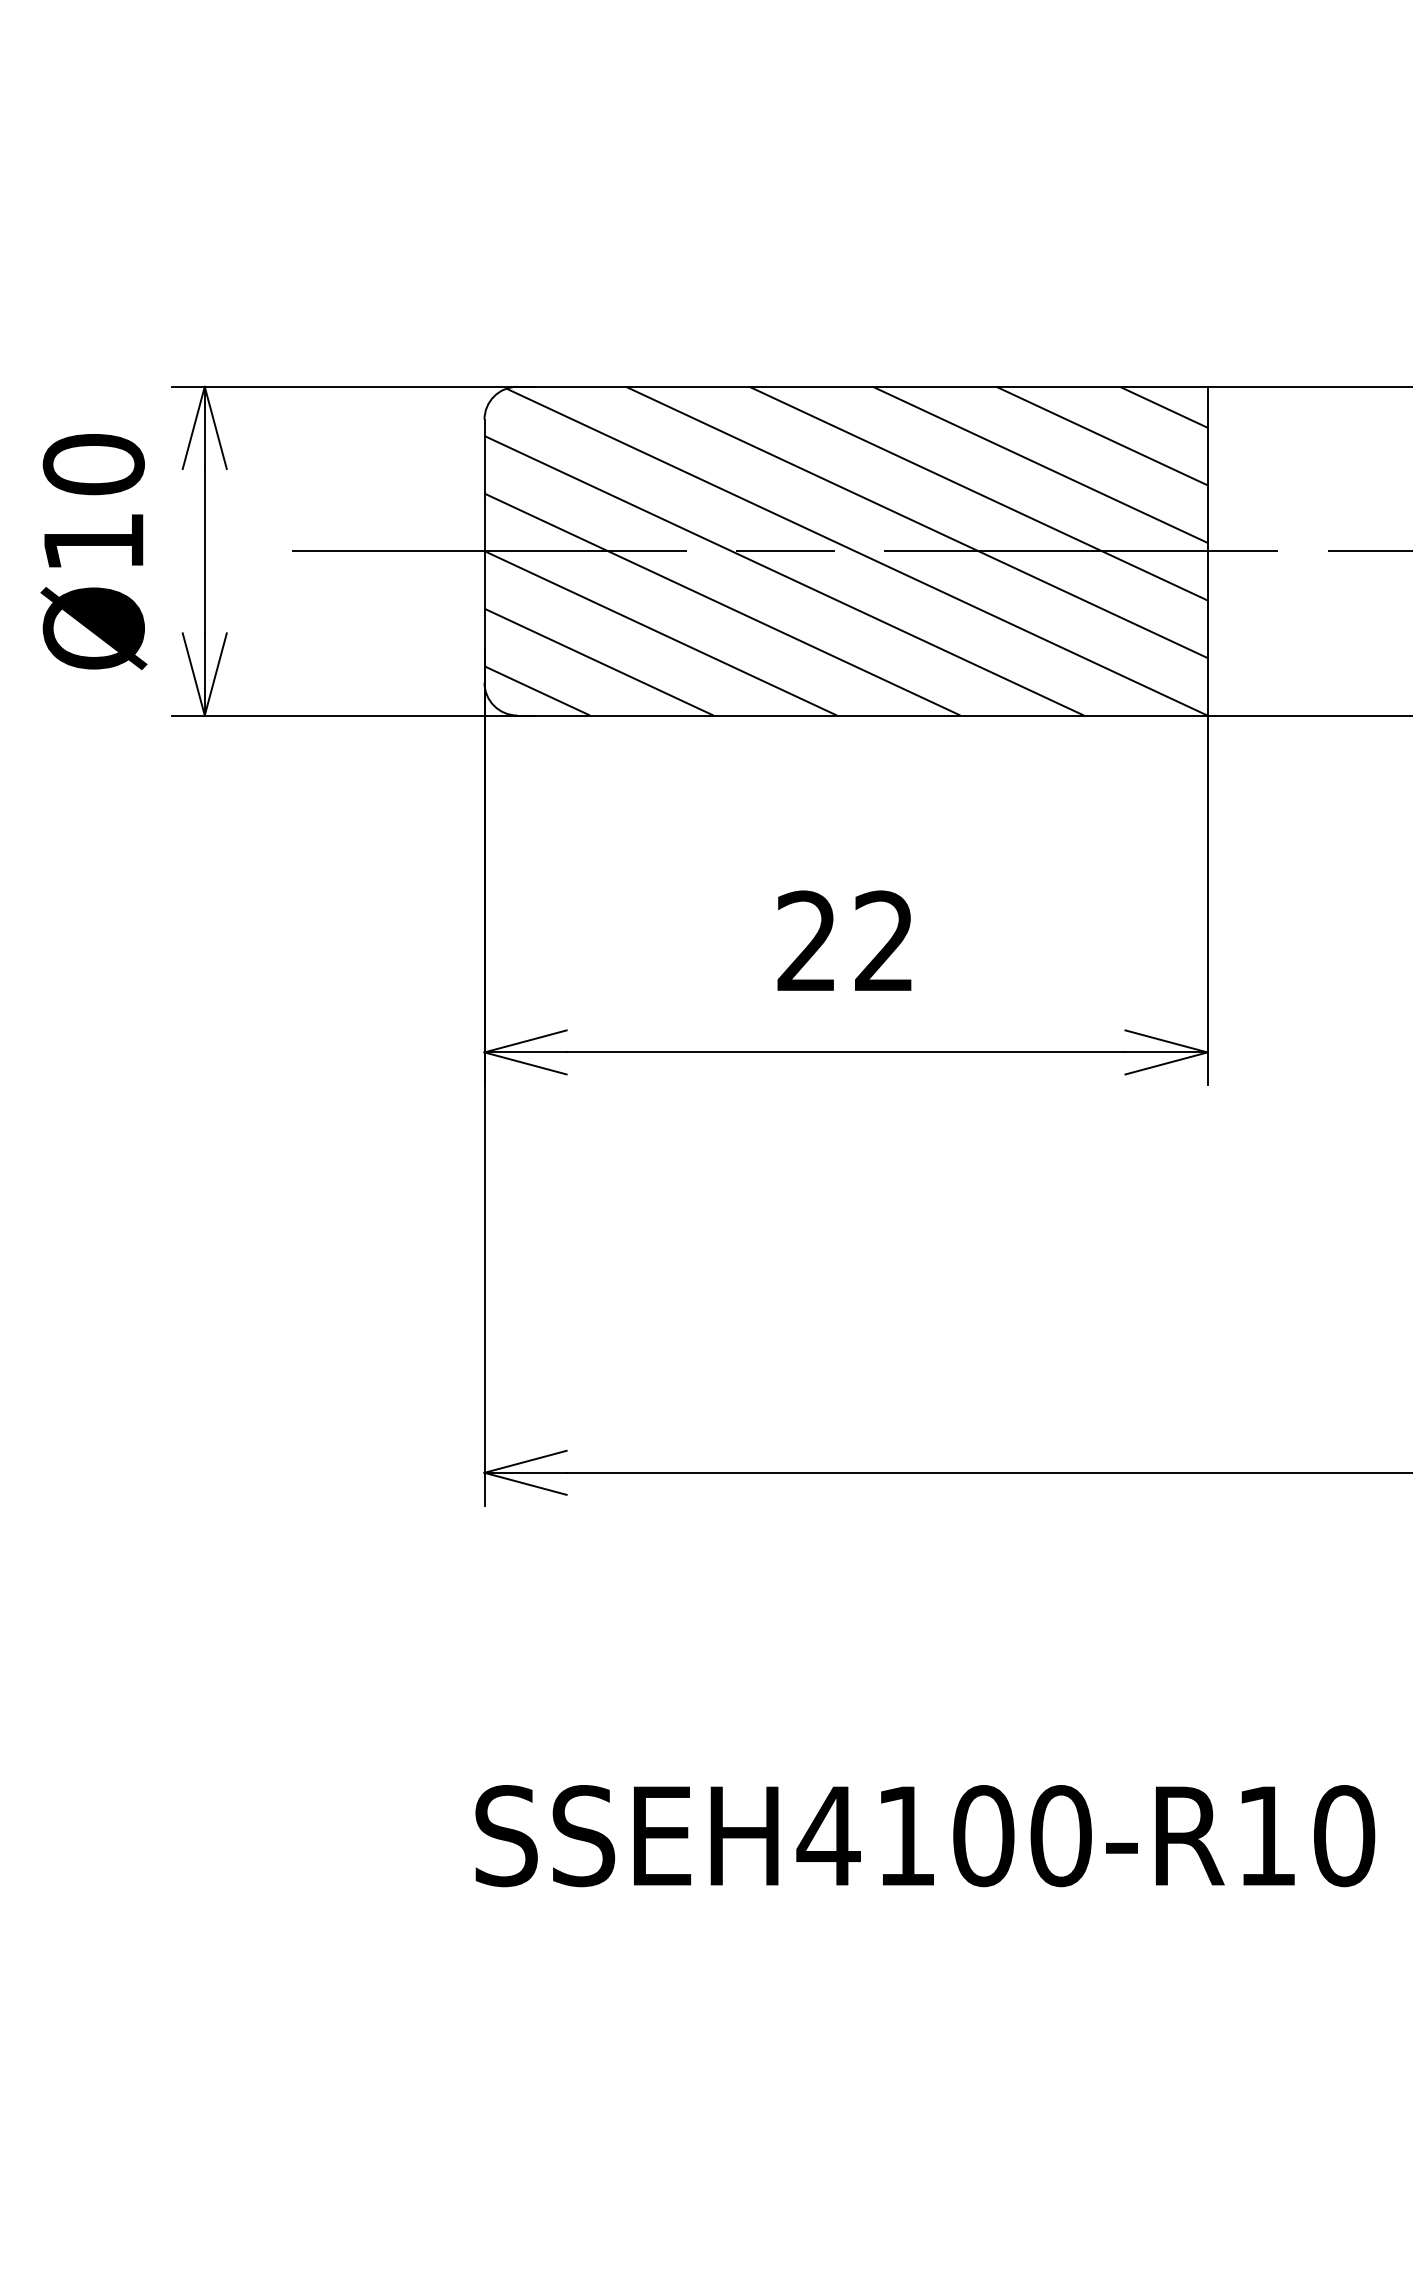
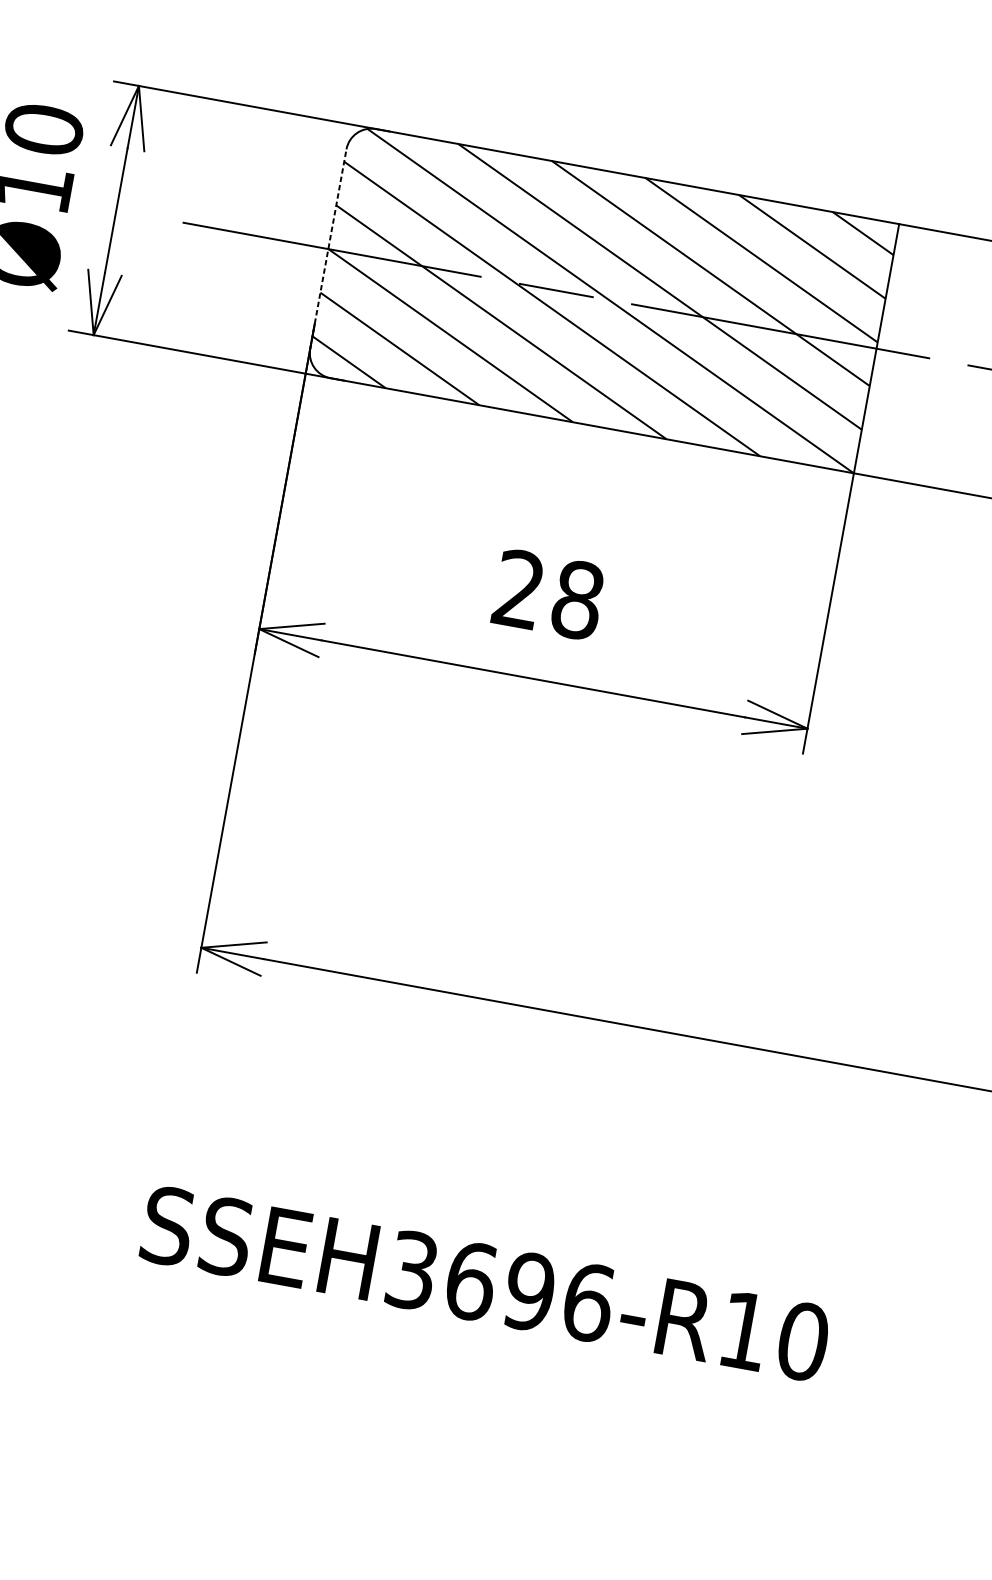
line: (484, 550) -> (328, 248), solid -> dashed
text: (884, 941) -> (577, 600), 22 -> 28
text: (944, 1836) -> (500, 1286), SSEH4100-R10 -> SSEH3696-R10

